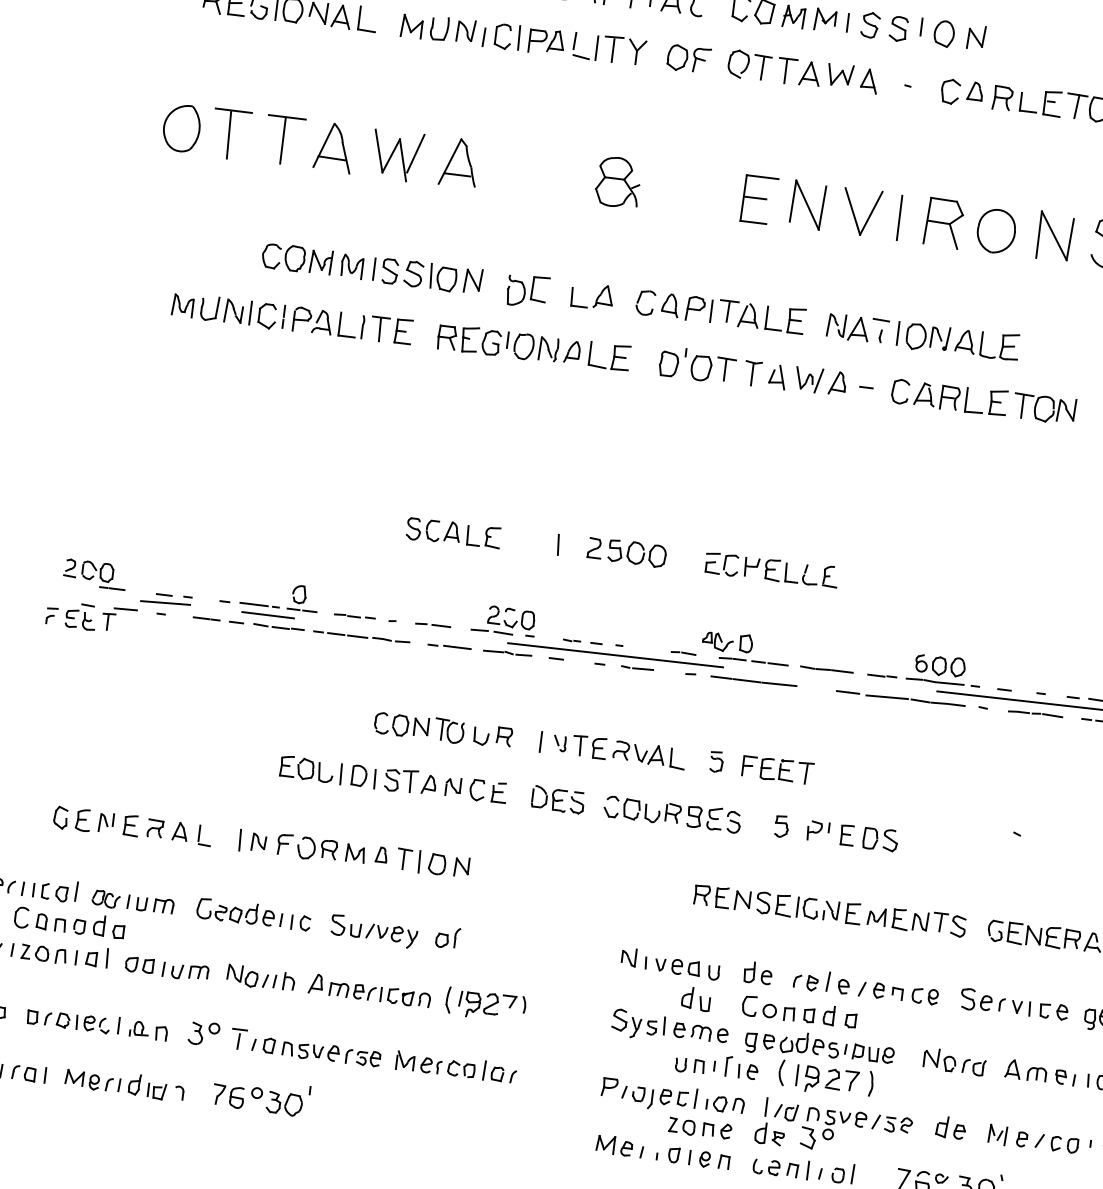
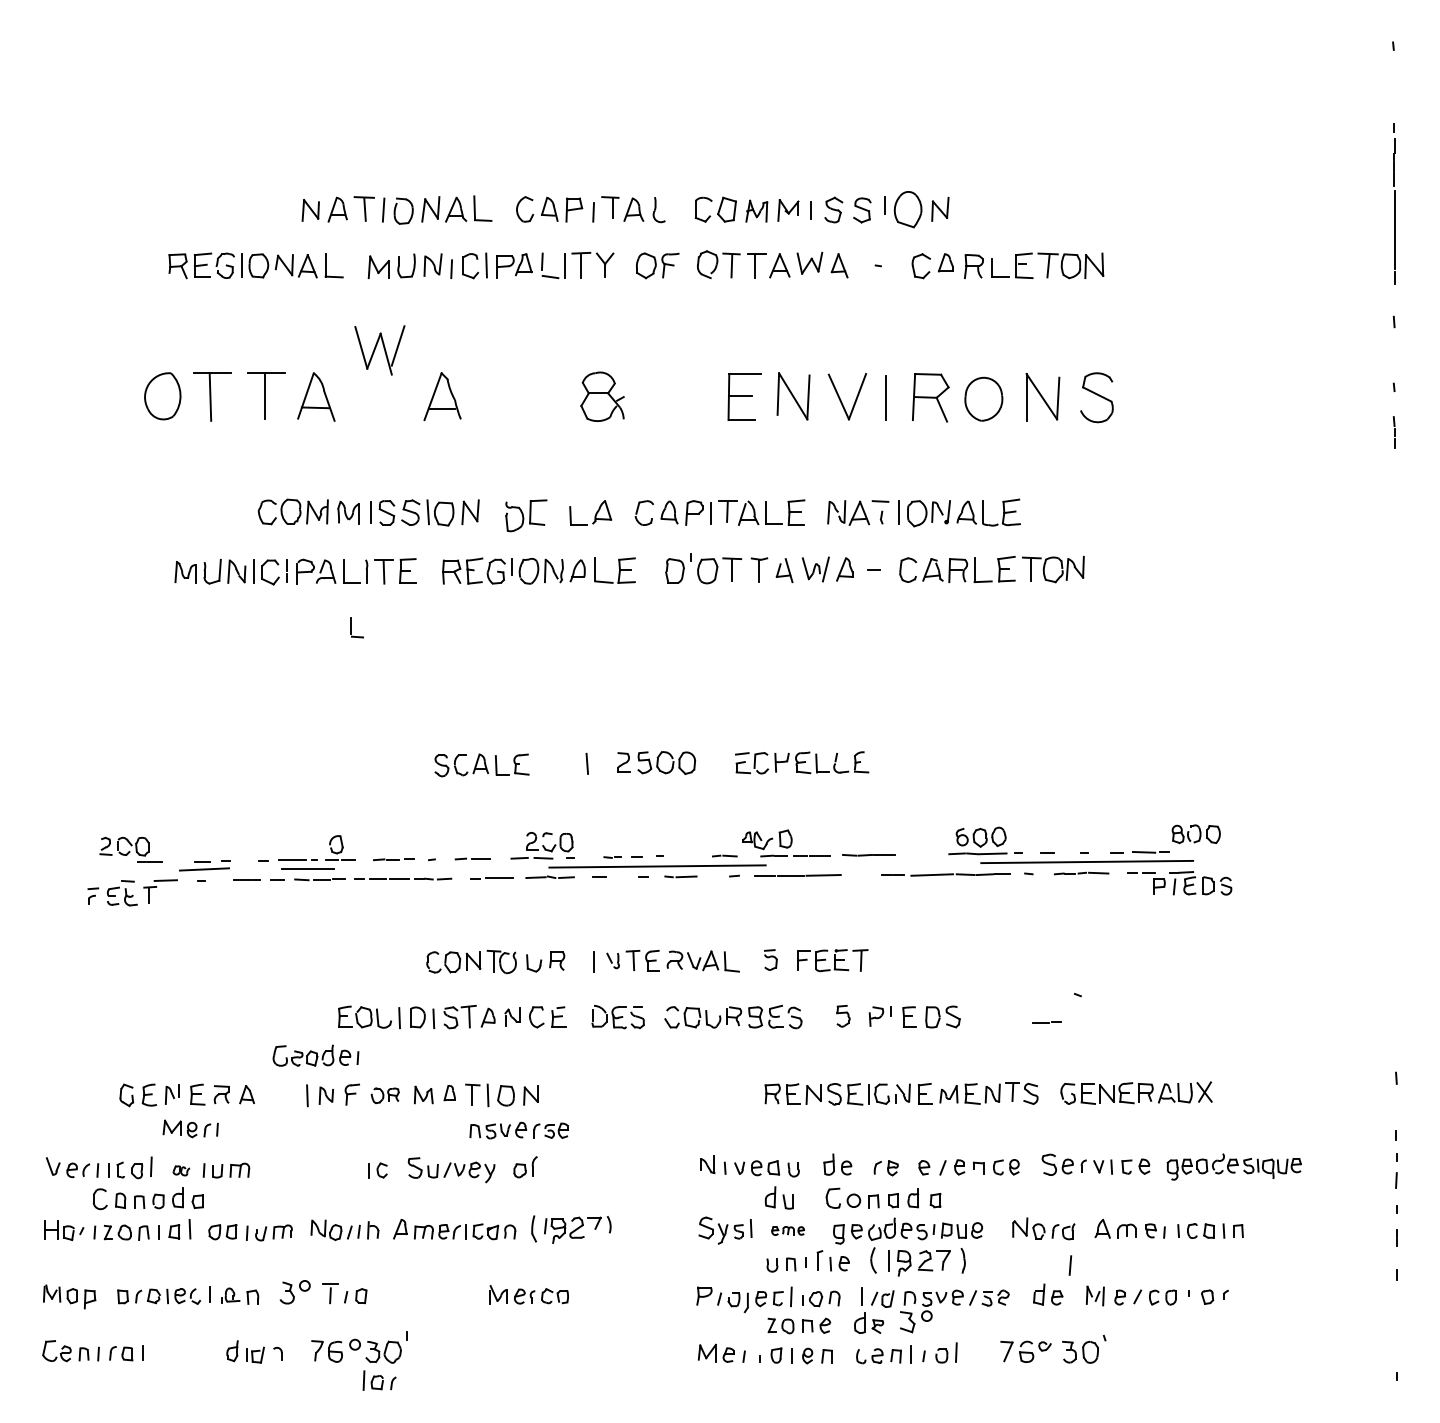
part: (943, 33) -> (907, 209), size x1.4
part: (396, 155) -> (379, 350), moved
line: (882, 675) -> (1046, 1022), moved
part: (204, 835) -> (356, 627), moved
part: (317, 849) -> (385, 1095), size x0.7
part: (106, 899) -> (181, 1170), size x0.6
part: (239, 912) -> (315, 1055), moved
line: (828, 981) -> (1070, 1265), moved
part: (700, 1032) -> (787, 1230), size x0.6
part: (330, 1053) -> (518, 1130), moved
part: (499, 1072) -> (379, 1380), moved
part: (92, 1080) -> (190, 1128), moved

